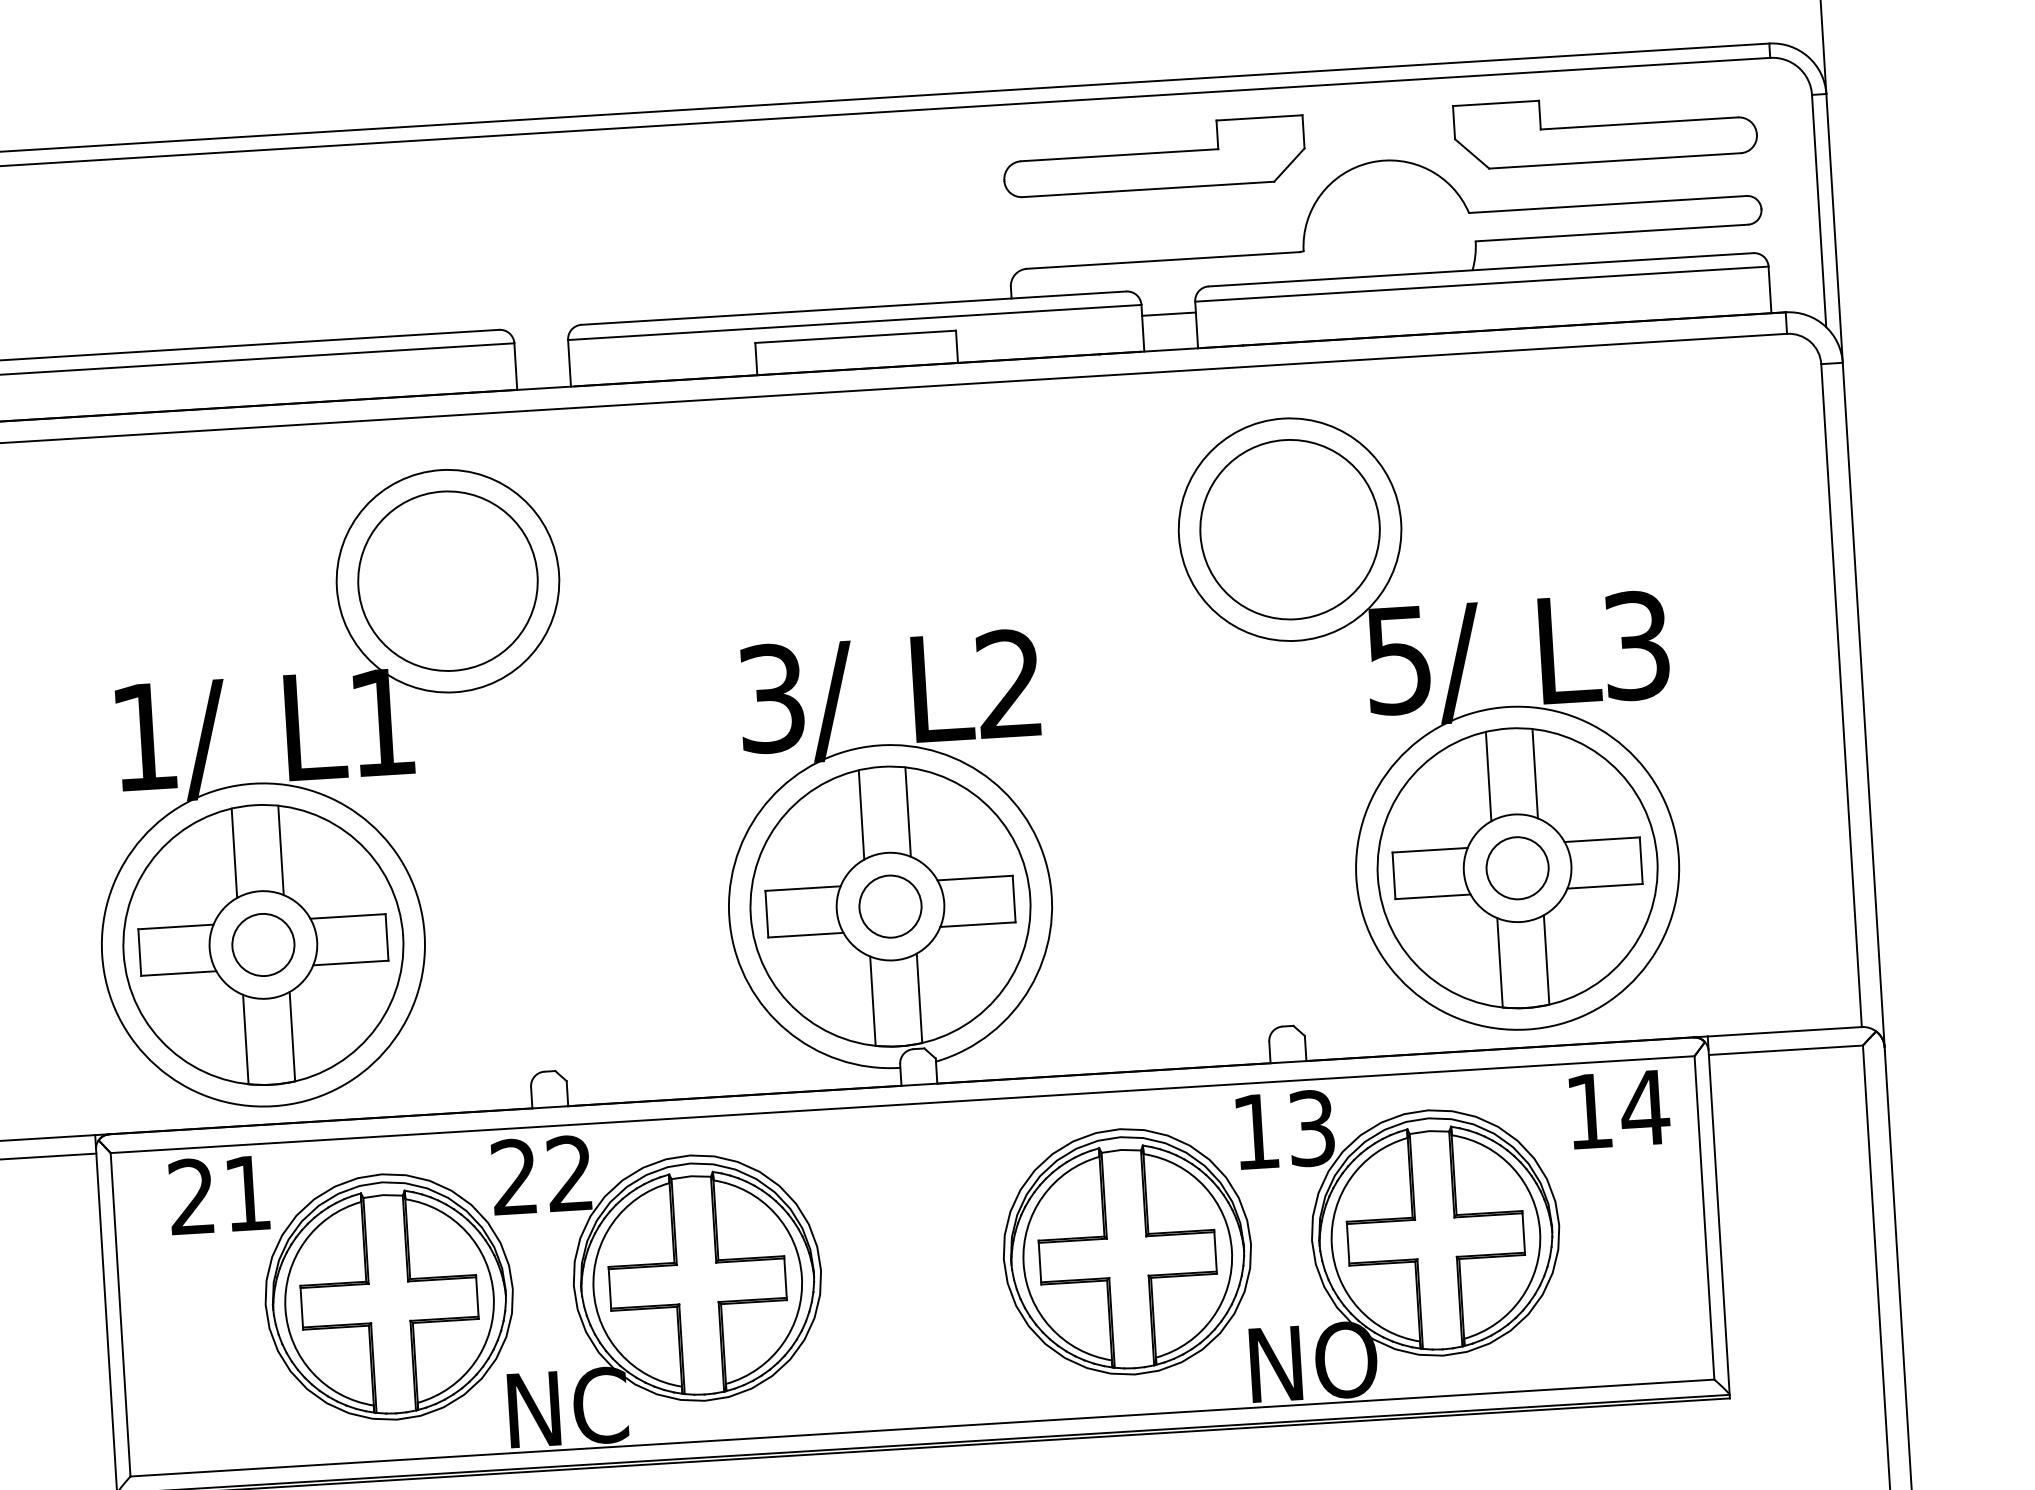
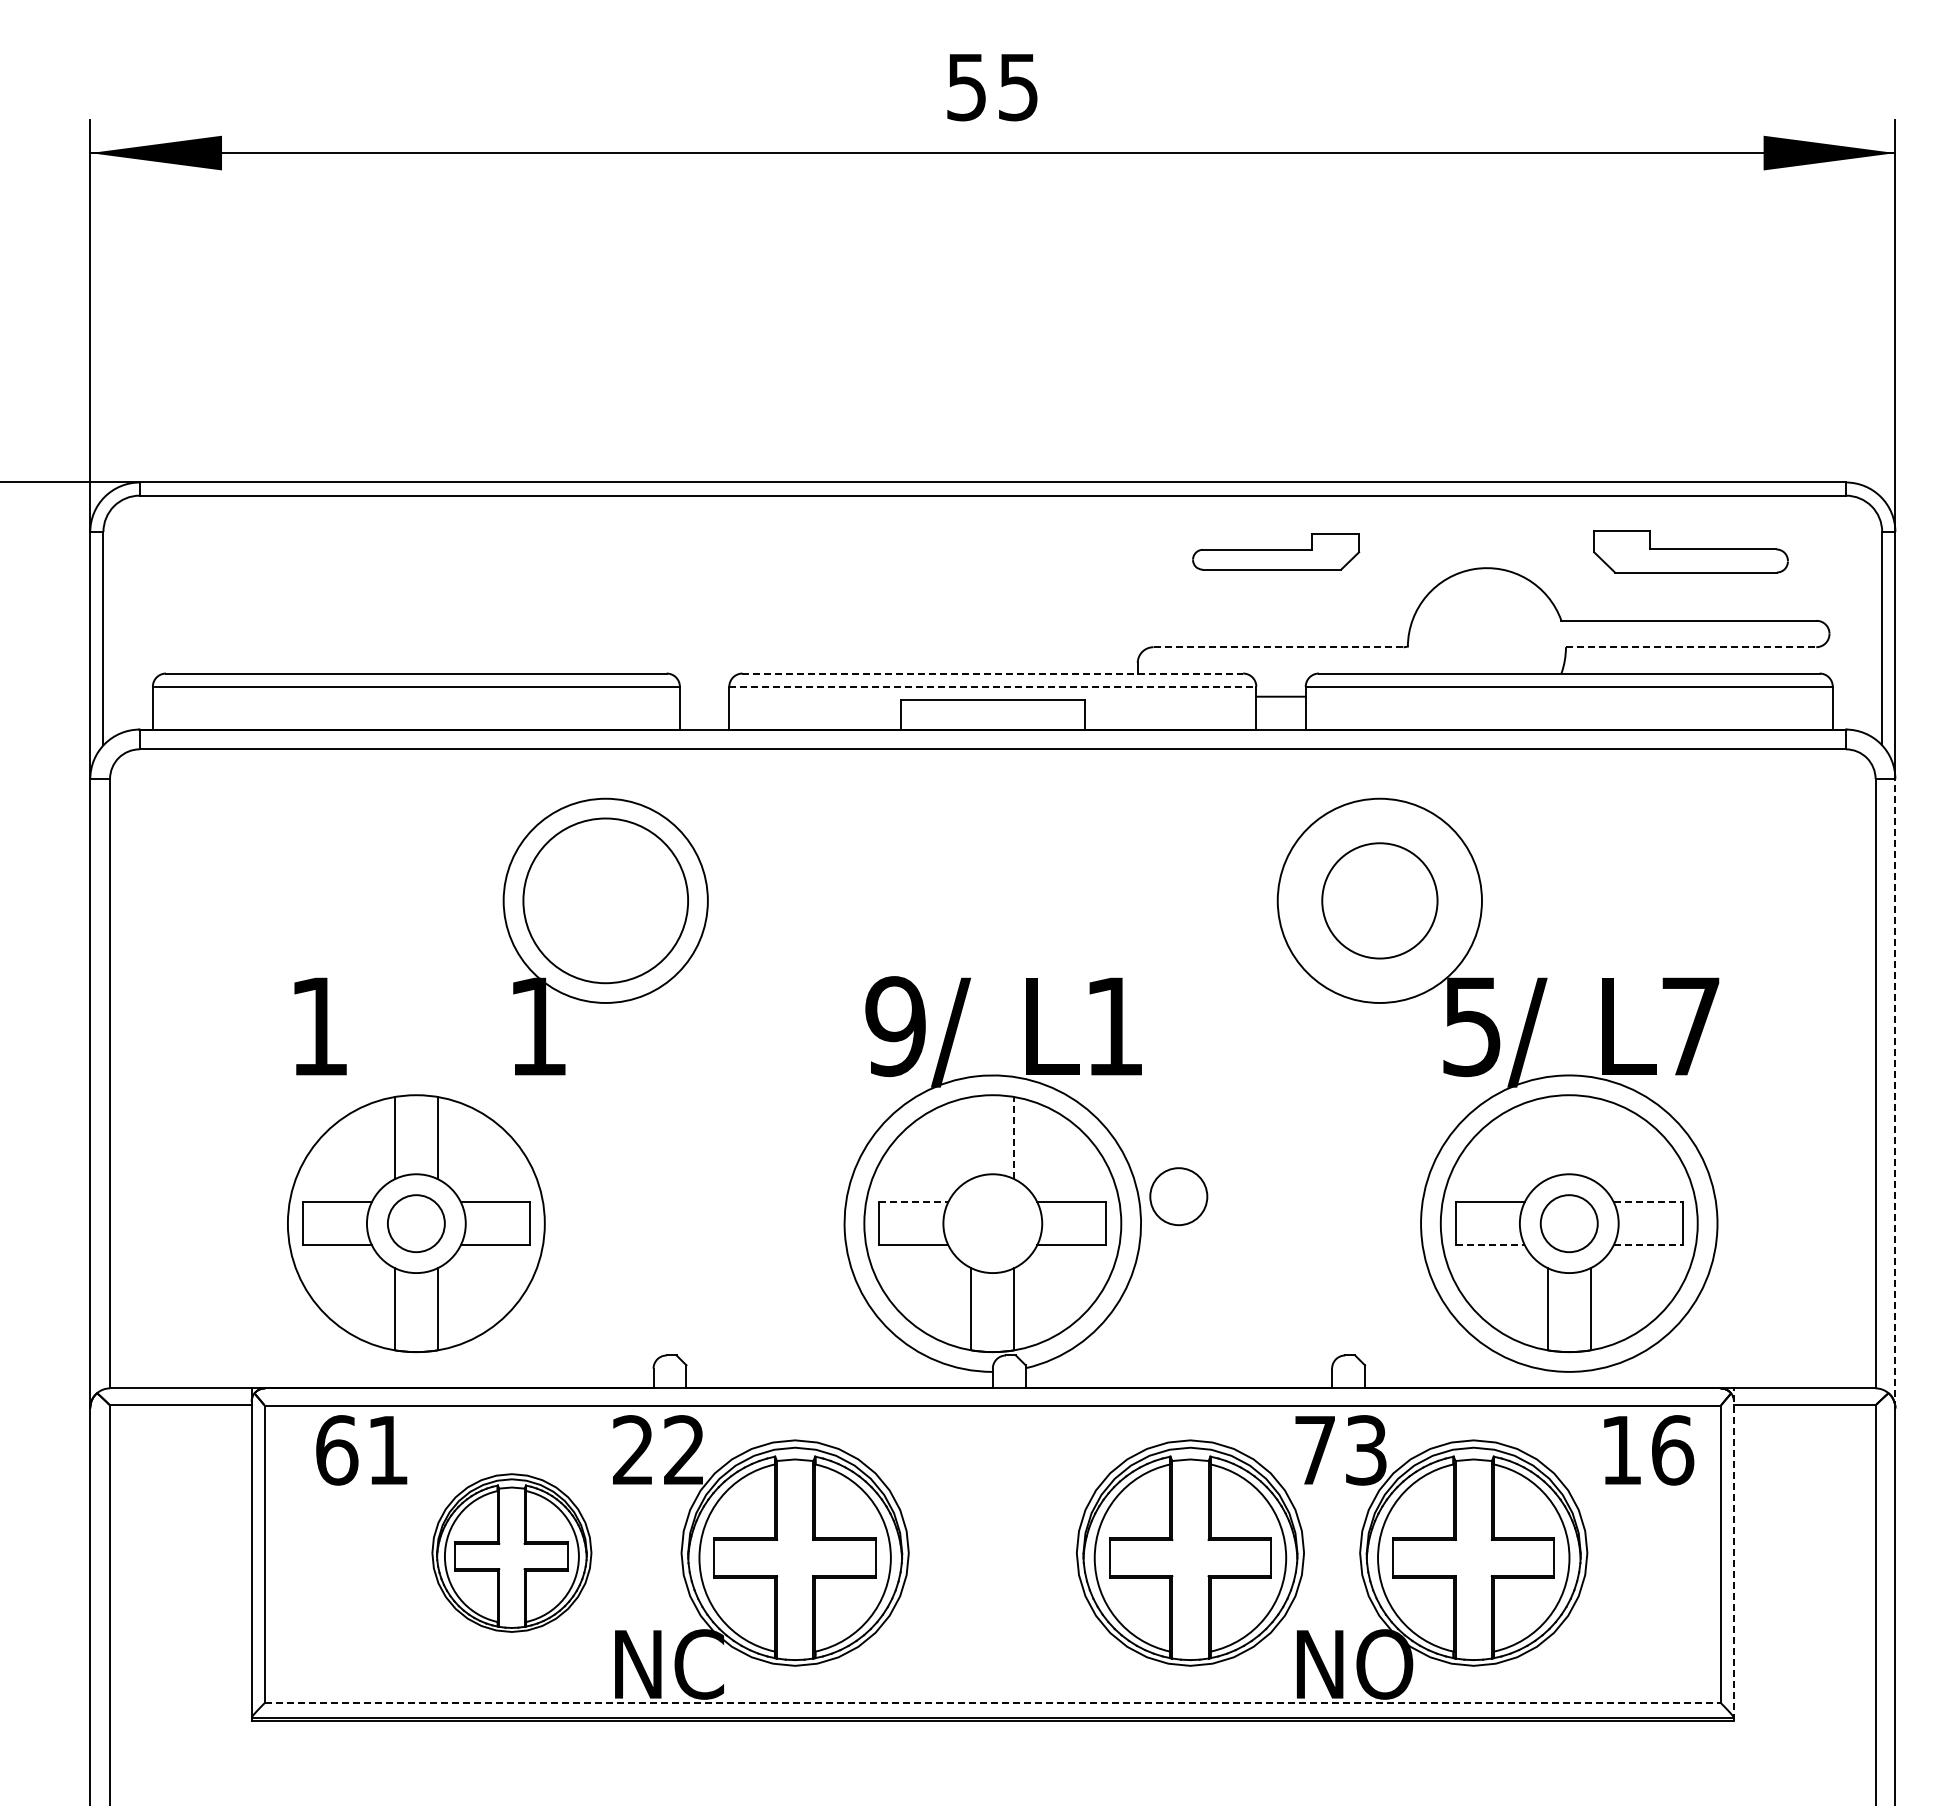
part: (1604, 128) -> (1690, 551), size x0.7
part: (1153, 156) -> (1275, 551), size x0.6
line: (1612, 233) -> (1691, 647), solid -> dashed
line: (1164, 260) -> (1279, 647), solid -> dashed
line: (854, 308) -> (993, 673), solid -> dashed
line: (854, 322) -> (992, 686), solid -> dashed
circle: (1289, 529) -> (1379, 900), size x0.7
text: (1636, 645) -> (1690, 1026), 3 -> 7
text: (1008, 683) -> (1113, 1025), 2 -> 1
text: (771, 698) -> (895, 1026), 3 -> 9
line: (1863, 704) -> (1895, 1093), solid -> dashed
line: (1535, 774) -> (1590, 1138), removed
line: (1488, 777) -> (1547, 1138), removed
line: (908, 811) -> (1014, 1137), solid -> dashed
line: (861, 815) -> (971, 1138), removed
line: (1602, 839) -> (1648, 1202), solid -> dashed
line: (1605, 886) -> (1648, 1245), solid -> dashed
line: (802, 888) -> (913, 1202), solid -> dashed
part: (260, 891) -> (416, 1174), removed
line: (1433, 897) -> (1490, 1245), solid -> dashed
circle: (890, 906) -> (1178, 1196), moved
text: (1645, 1108) -> (1672, 1450), 4 -> 6
text: (1255, 1131) -> (1314, 1450), 1 -> 7
text: (192, 1196) -> (337, 1450), 2 -> 6
line: (1718, 1217) -> (1733, 1554), solid -> dashed
part: (388, 1296) -> (511, 1552), size x0.7
line: (922, 1427) -> (992, 1702), solid -> dashed

